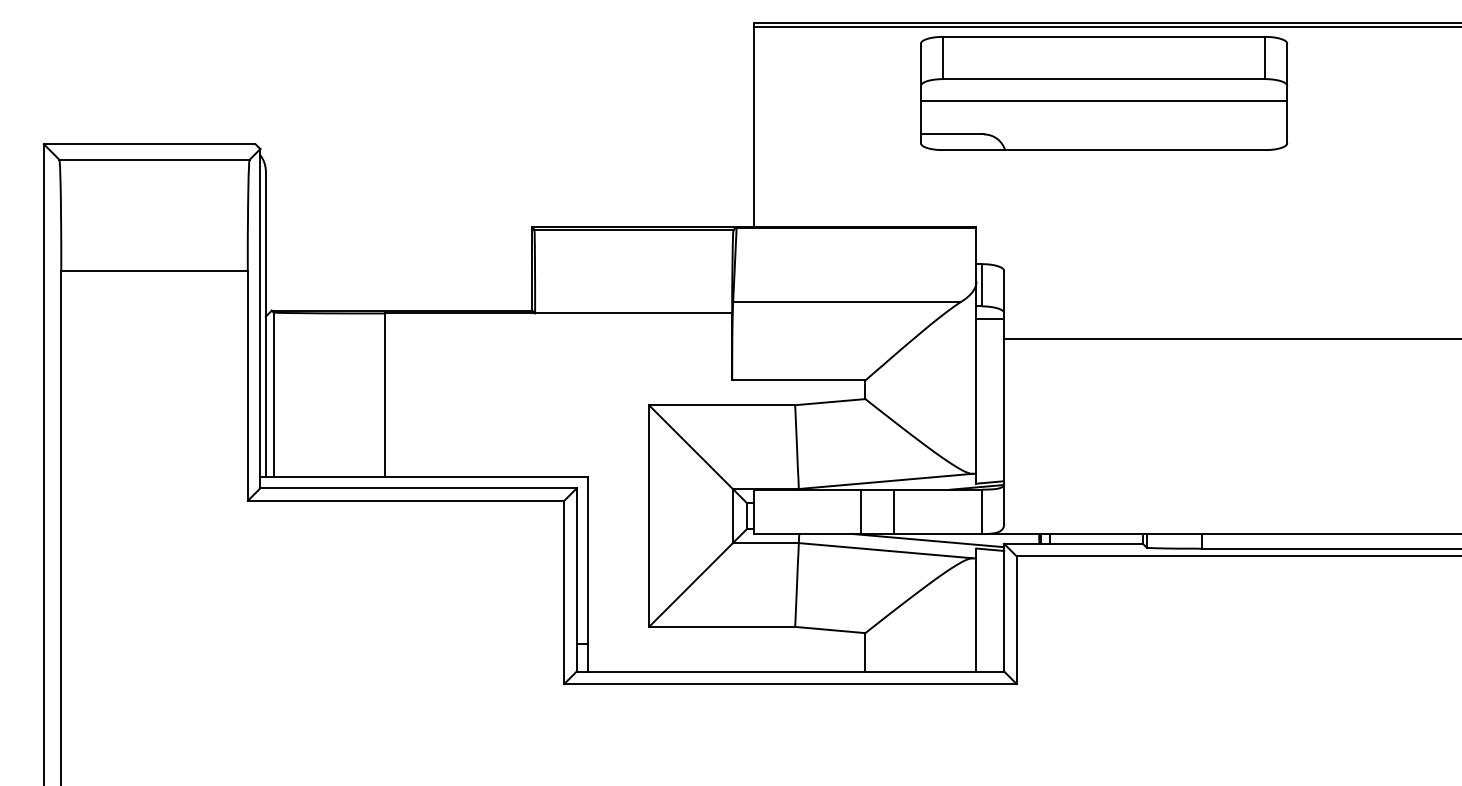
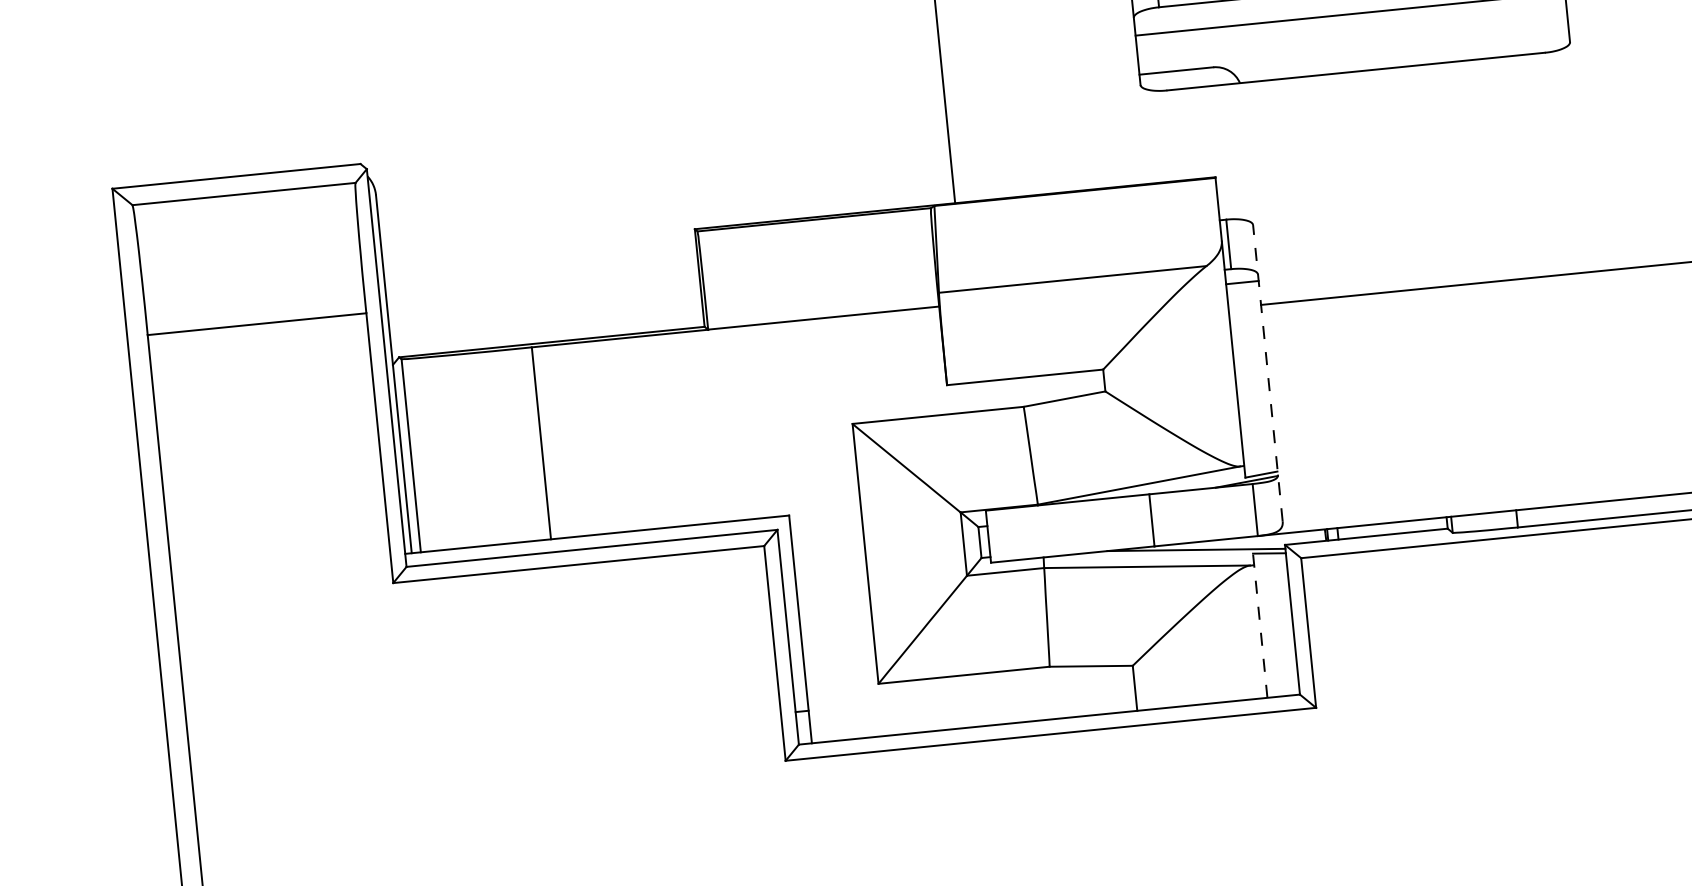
line: (1004, 396) -> (1268, 372), solid -> dashed
line: (860, 511) -> (1112, 523), removed
line: (976, 610) -> (1260, 626), solid -> dashed

